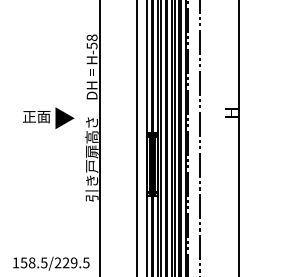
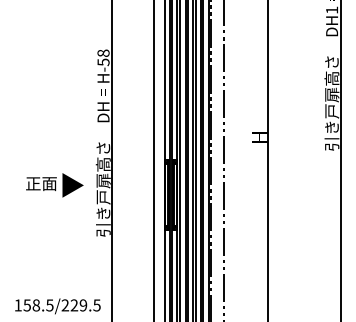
text: (48, 118) -> (54, 185), moved

